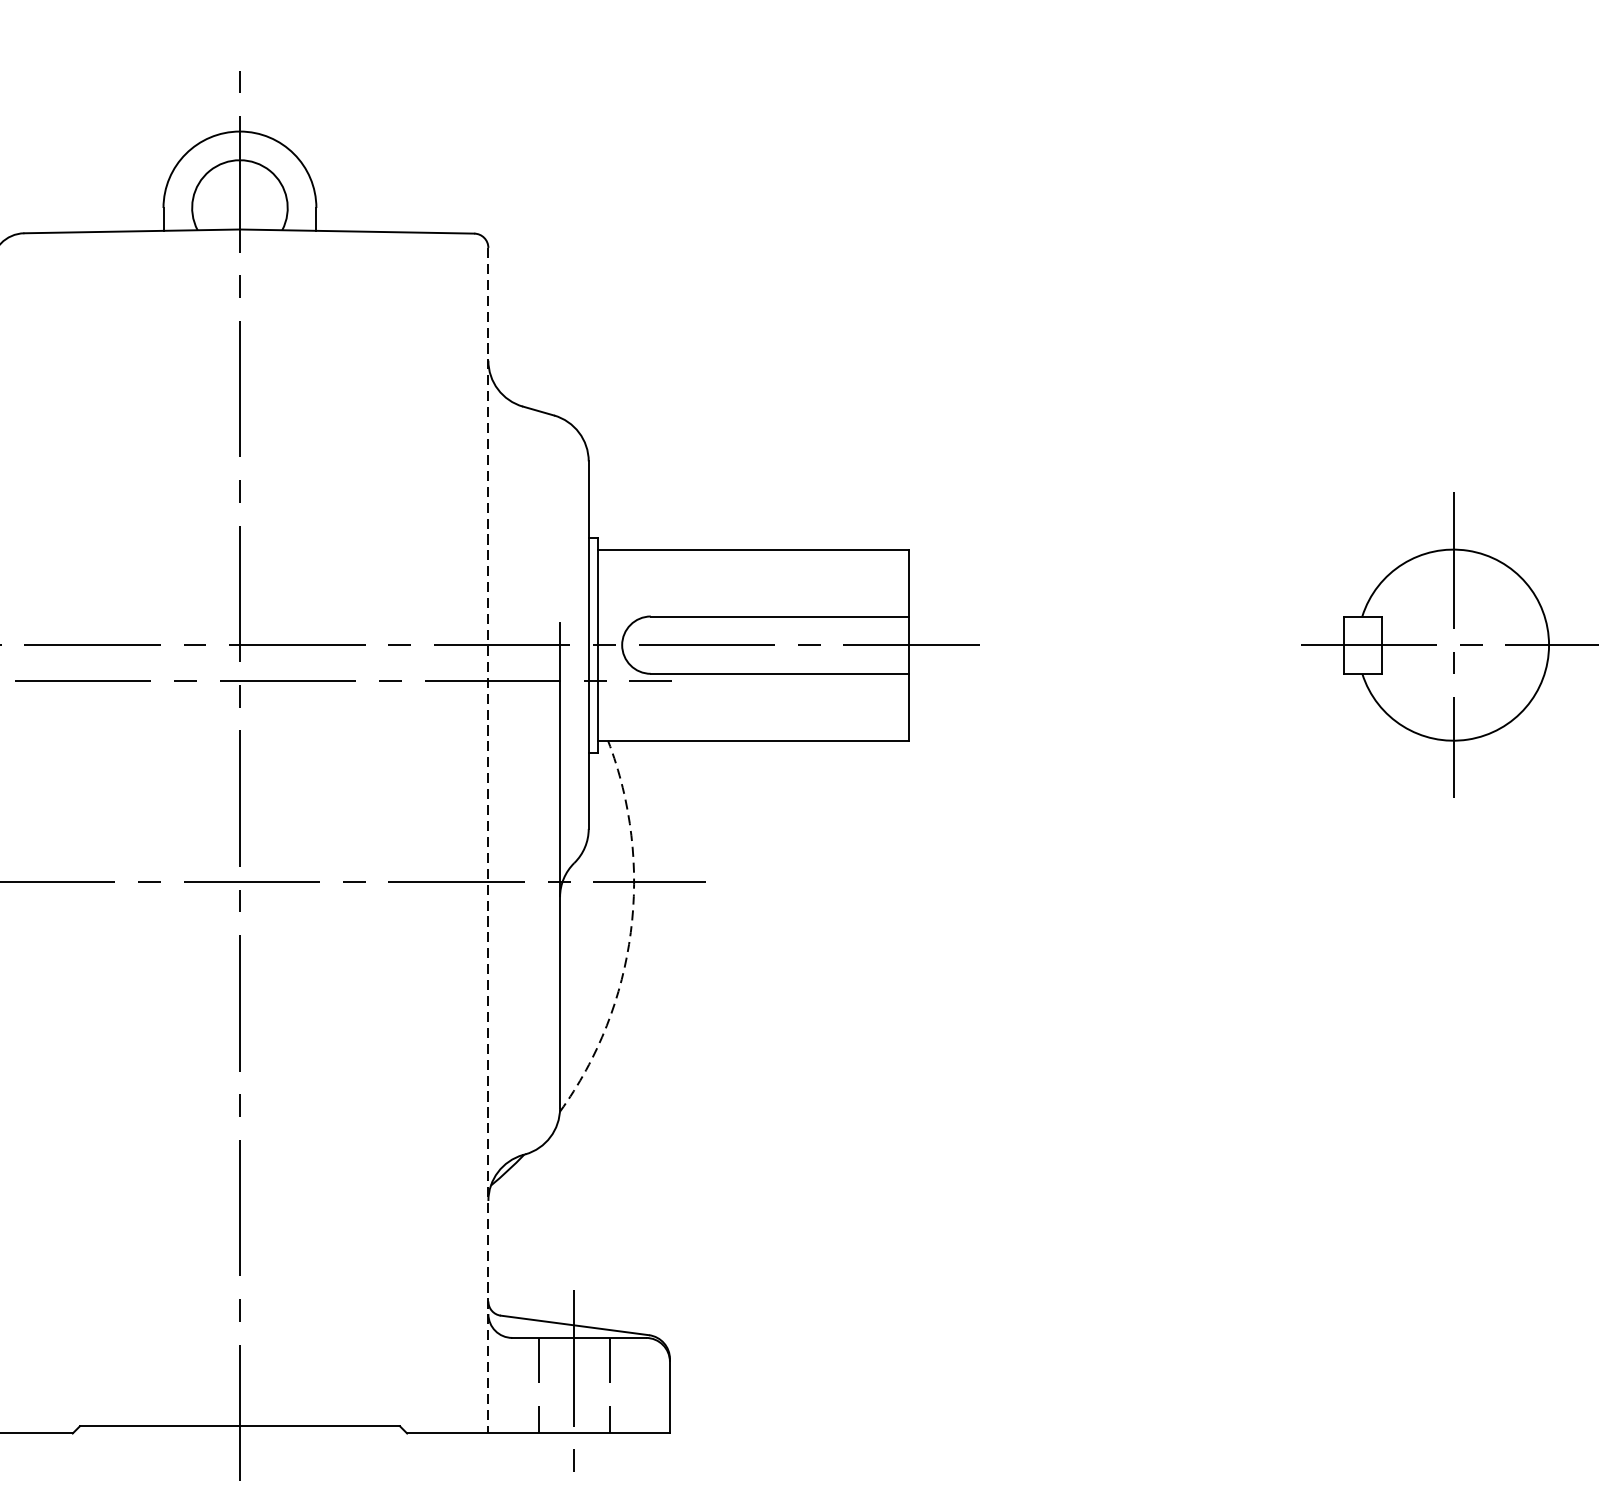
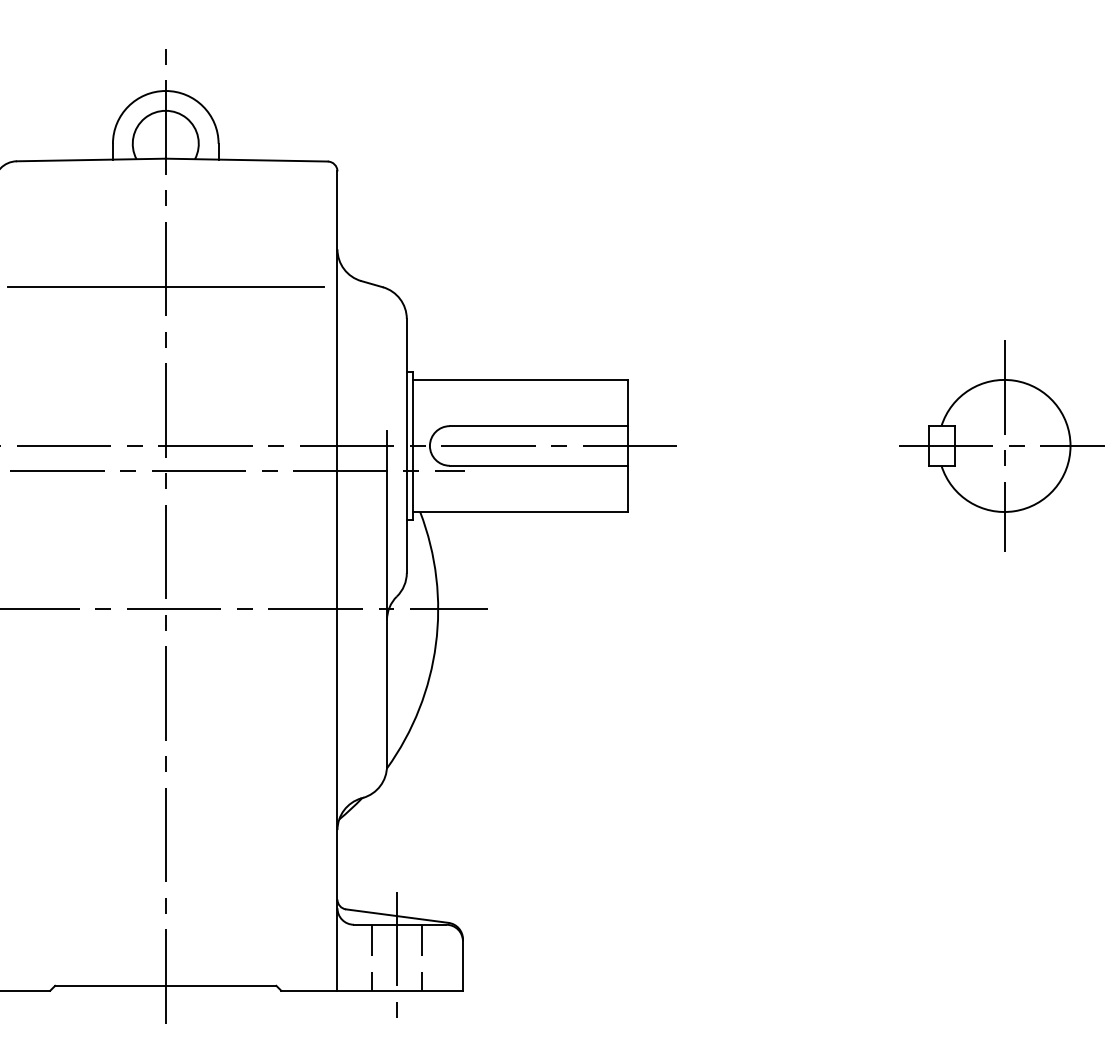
line: (239, 415) -> (165, 287), added
line: (488, 841) -> (337, 581), dashed -> solid
arc: (630, 932) -> (435, 644), dashed -> solid

